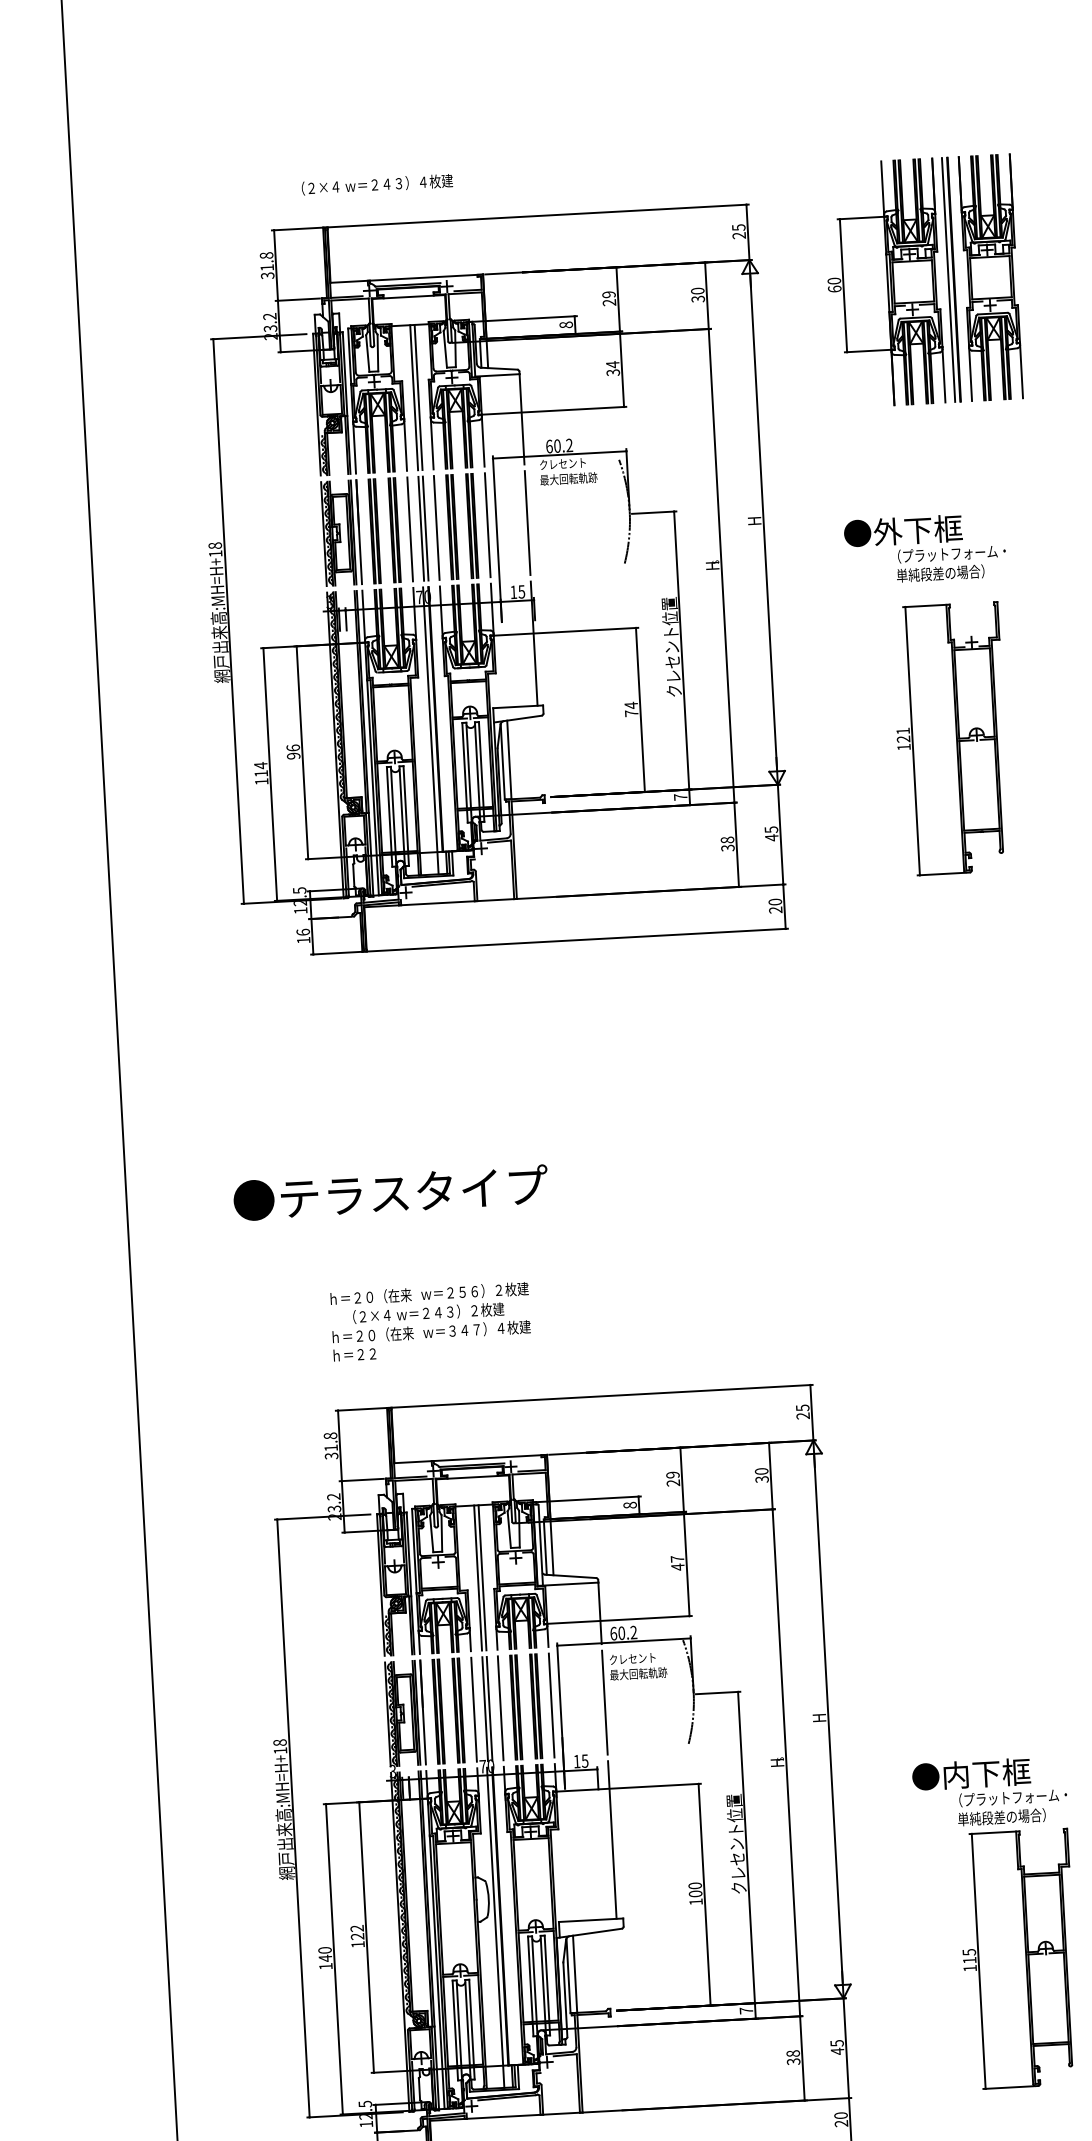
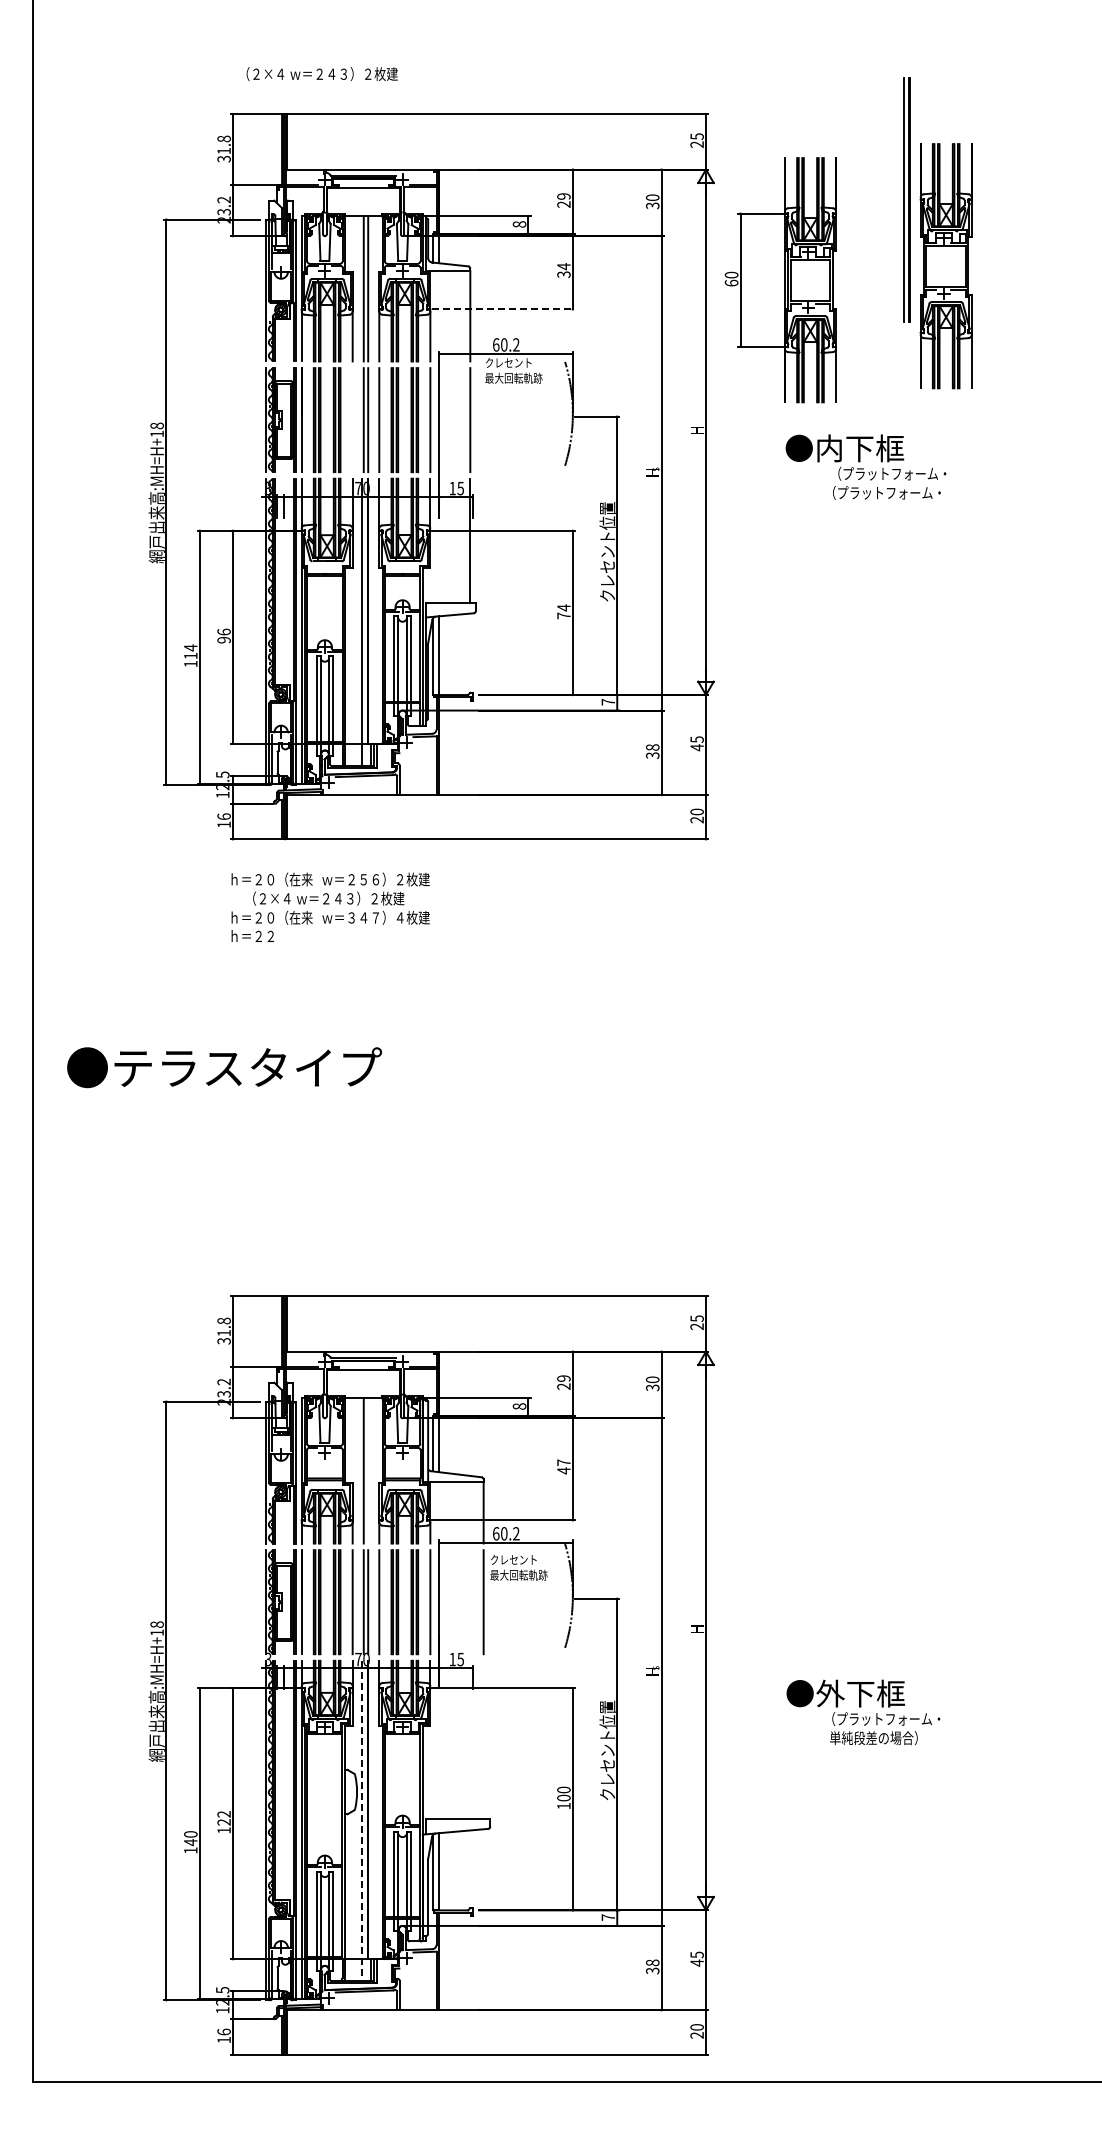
text: (369, 185) -> (330, 74), （２×４ ｗ＝２４３）４枚建 -> （２×４ ｗ＝２４３）２枚建
part: (990, 278) -> (945, 266), moved
part: (883, 283) -> (780, 280), moved
line: (554, 410) -> (503, 309), solid -> dashed
line: (410, 529) -> (352, 420), removed
text: (887, 531) -> (829, 448), ●外下框 -> ●内下框
text: (947, 572) -> (886, 492), 単純段差の場合） -> （プラットフォーム・
part: (951, 738) -> (881, 658), removed
text: (390, 1192) -> (224, 1067), moved
text: (430, 1320) -> (330, 906), moved
line: (482, 1577) -> (368, 1470), removed
text: (956, 1775) -> (830, 1693), ●内下框 -> ●外下框
line: (612, 1839) -> (483, 1739), removed
line: (495, 1928) -> (362, 1821), solid -> dashed
part: (1018, 1958) -> (882, 1880), removed

